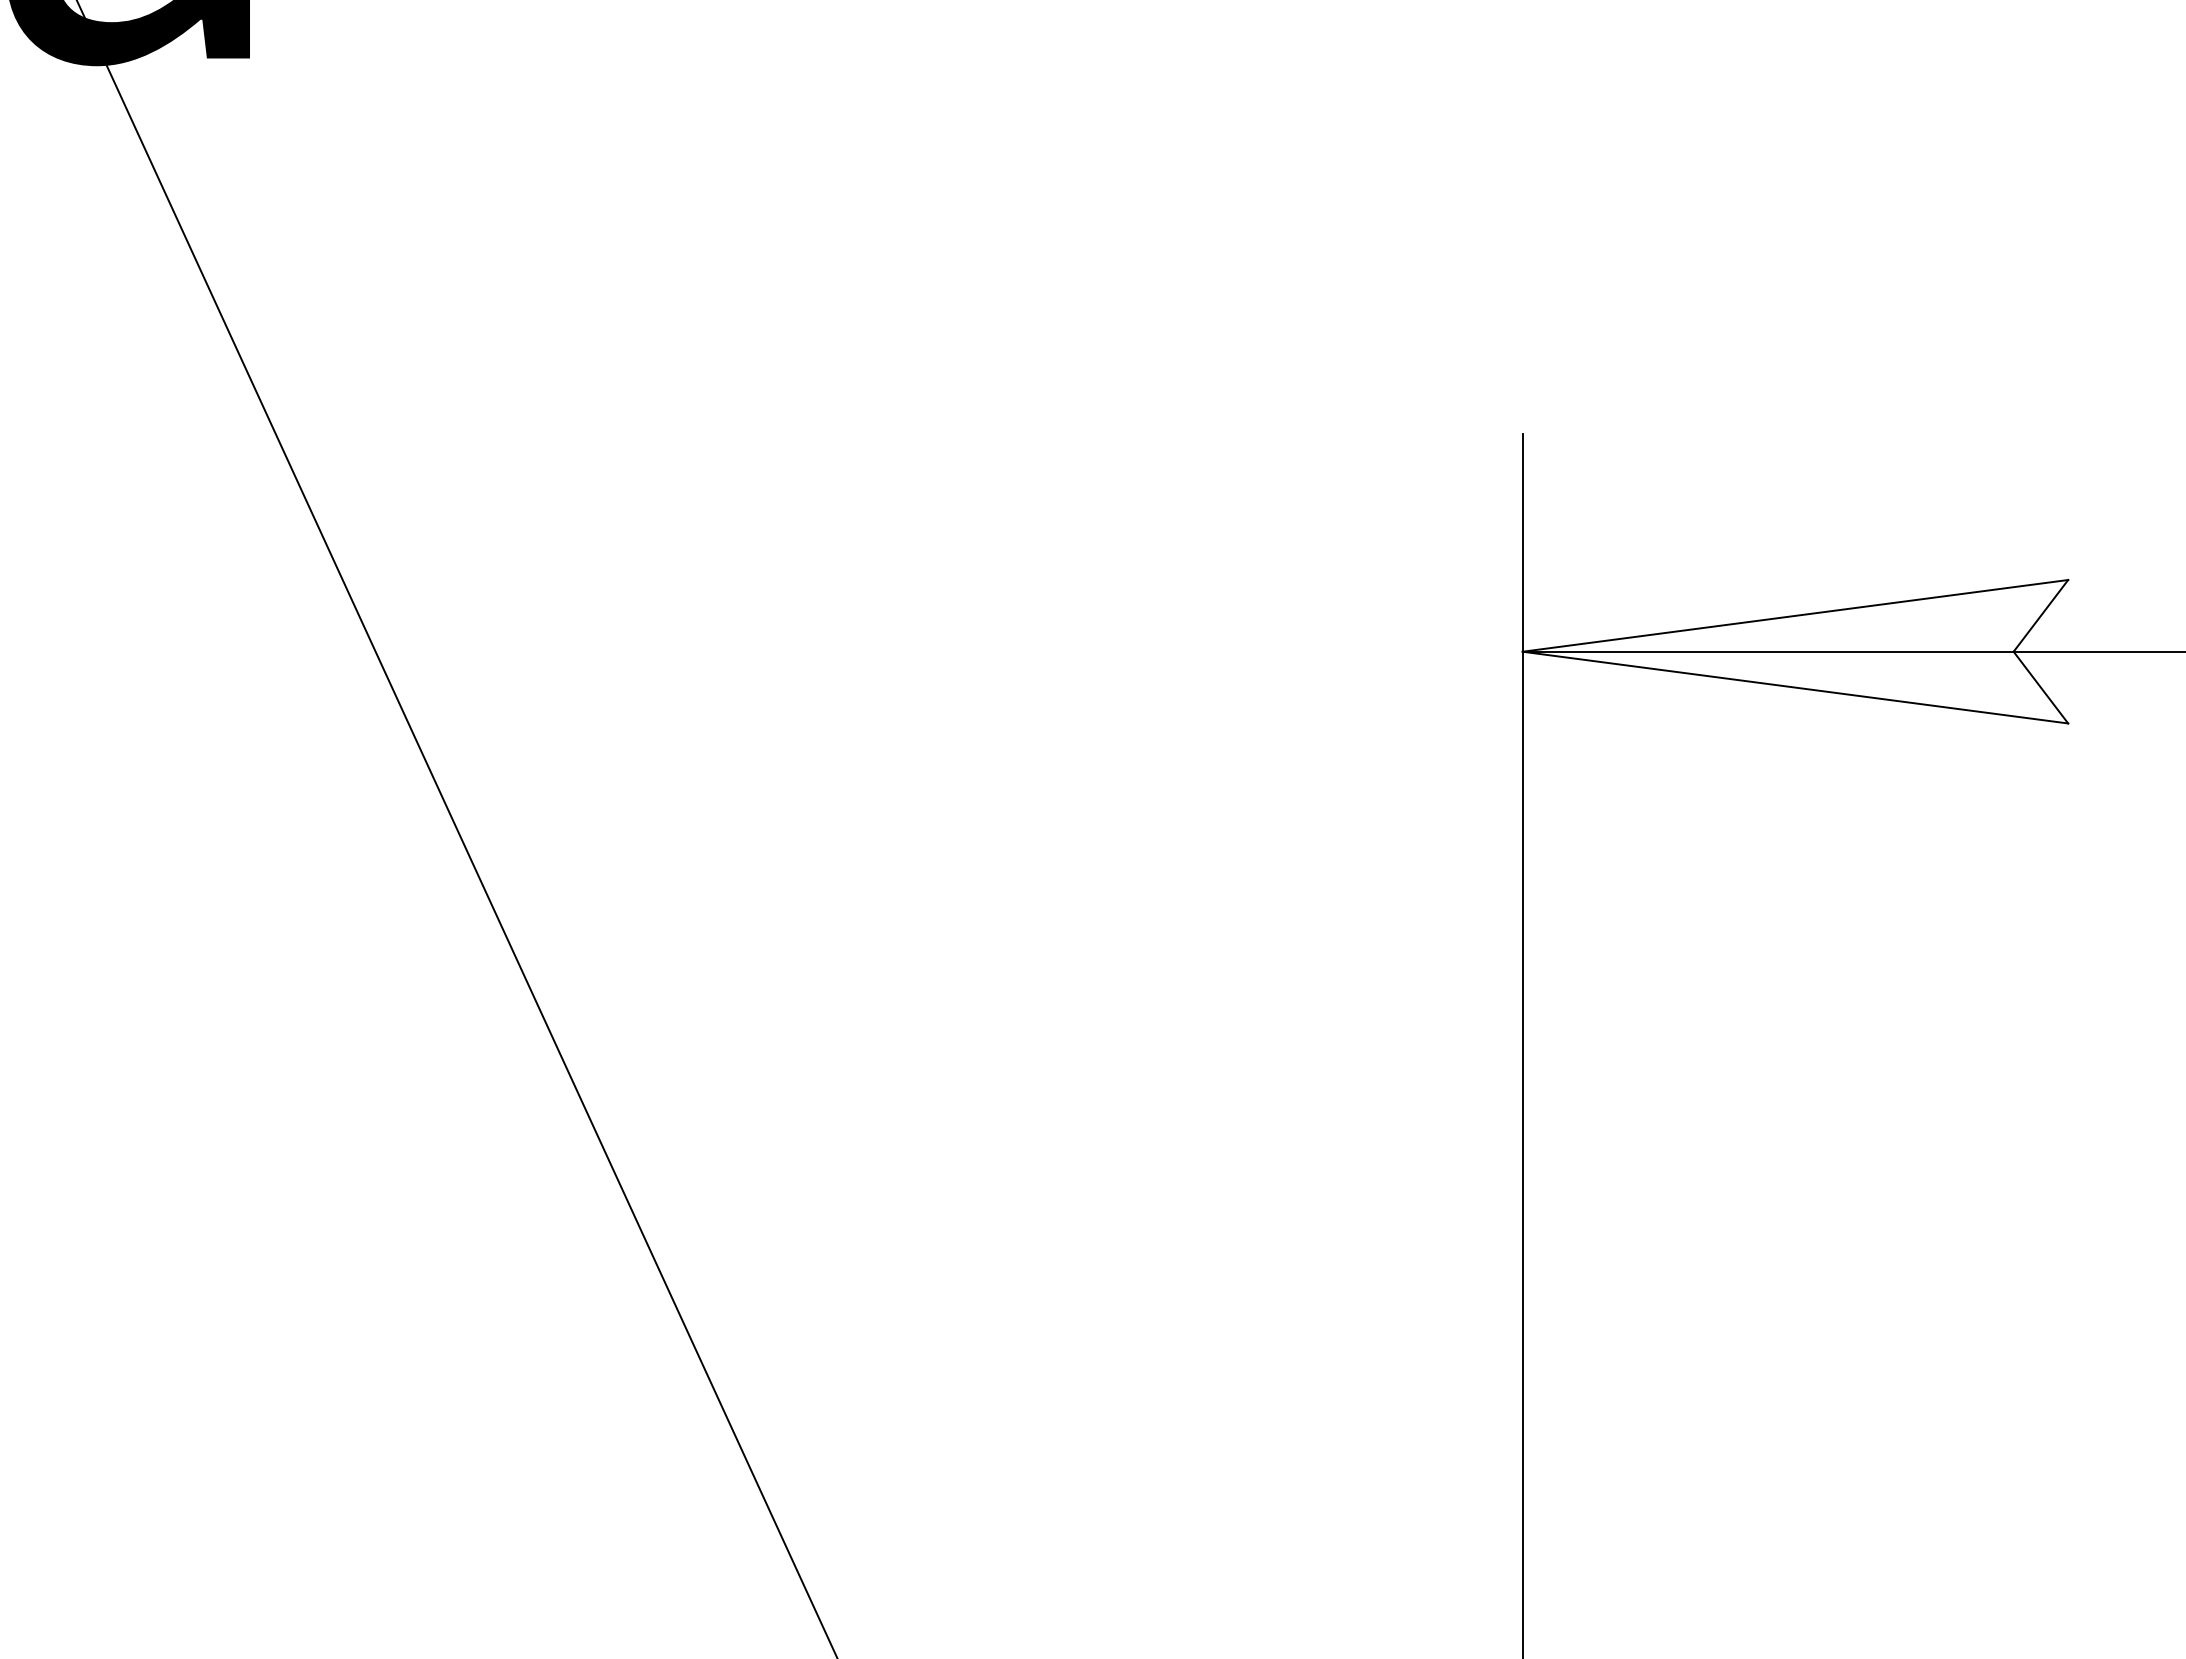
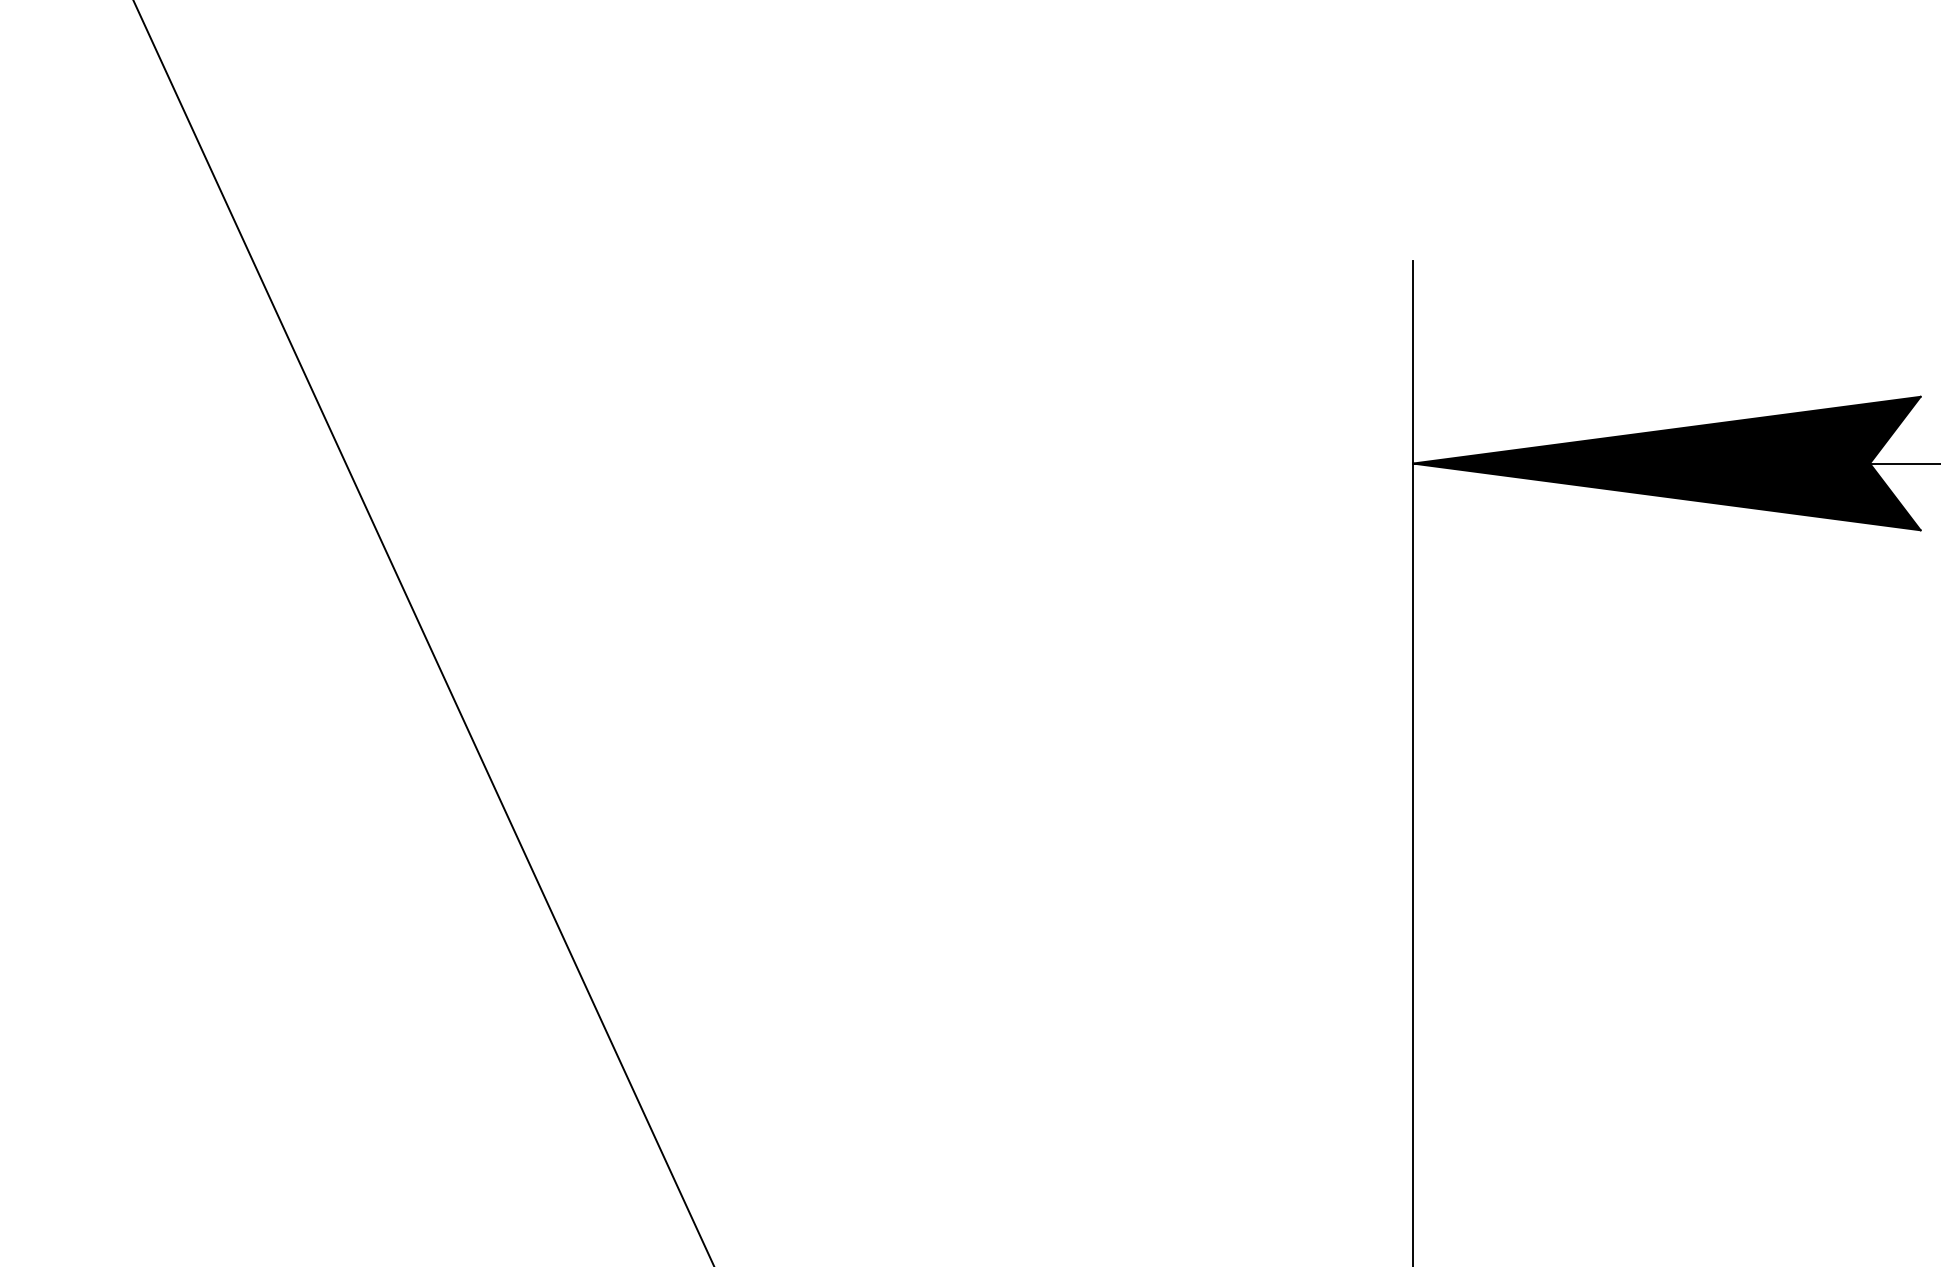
fill: (1795, 651) -> (1666, 463), added

